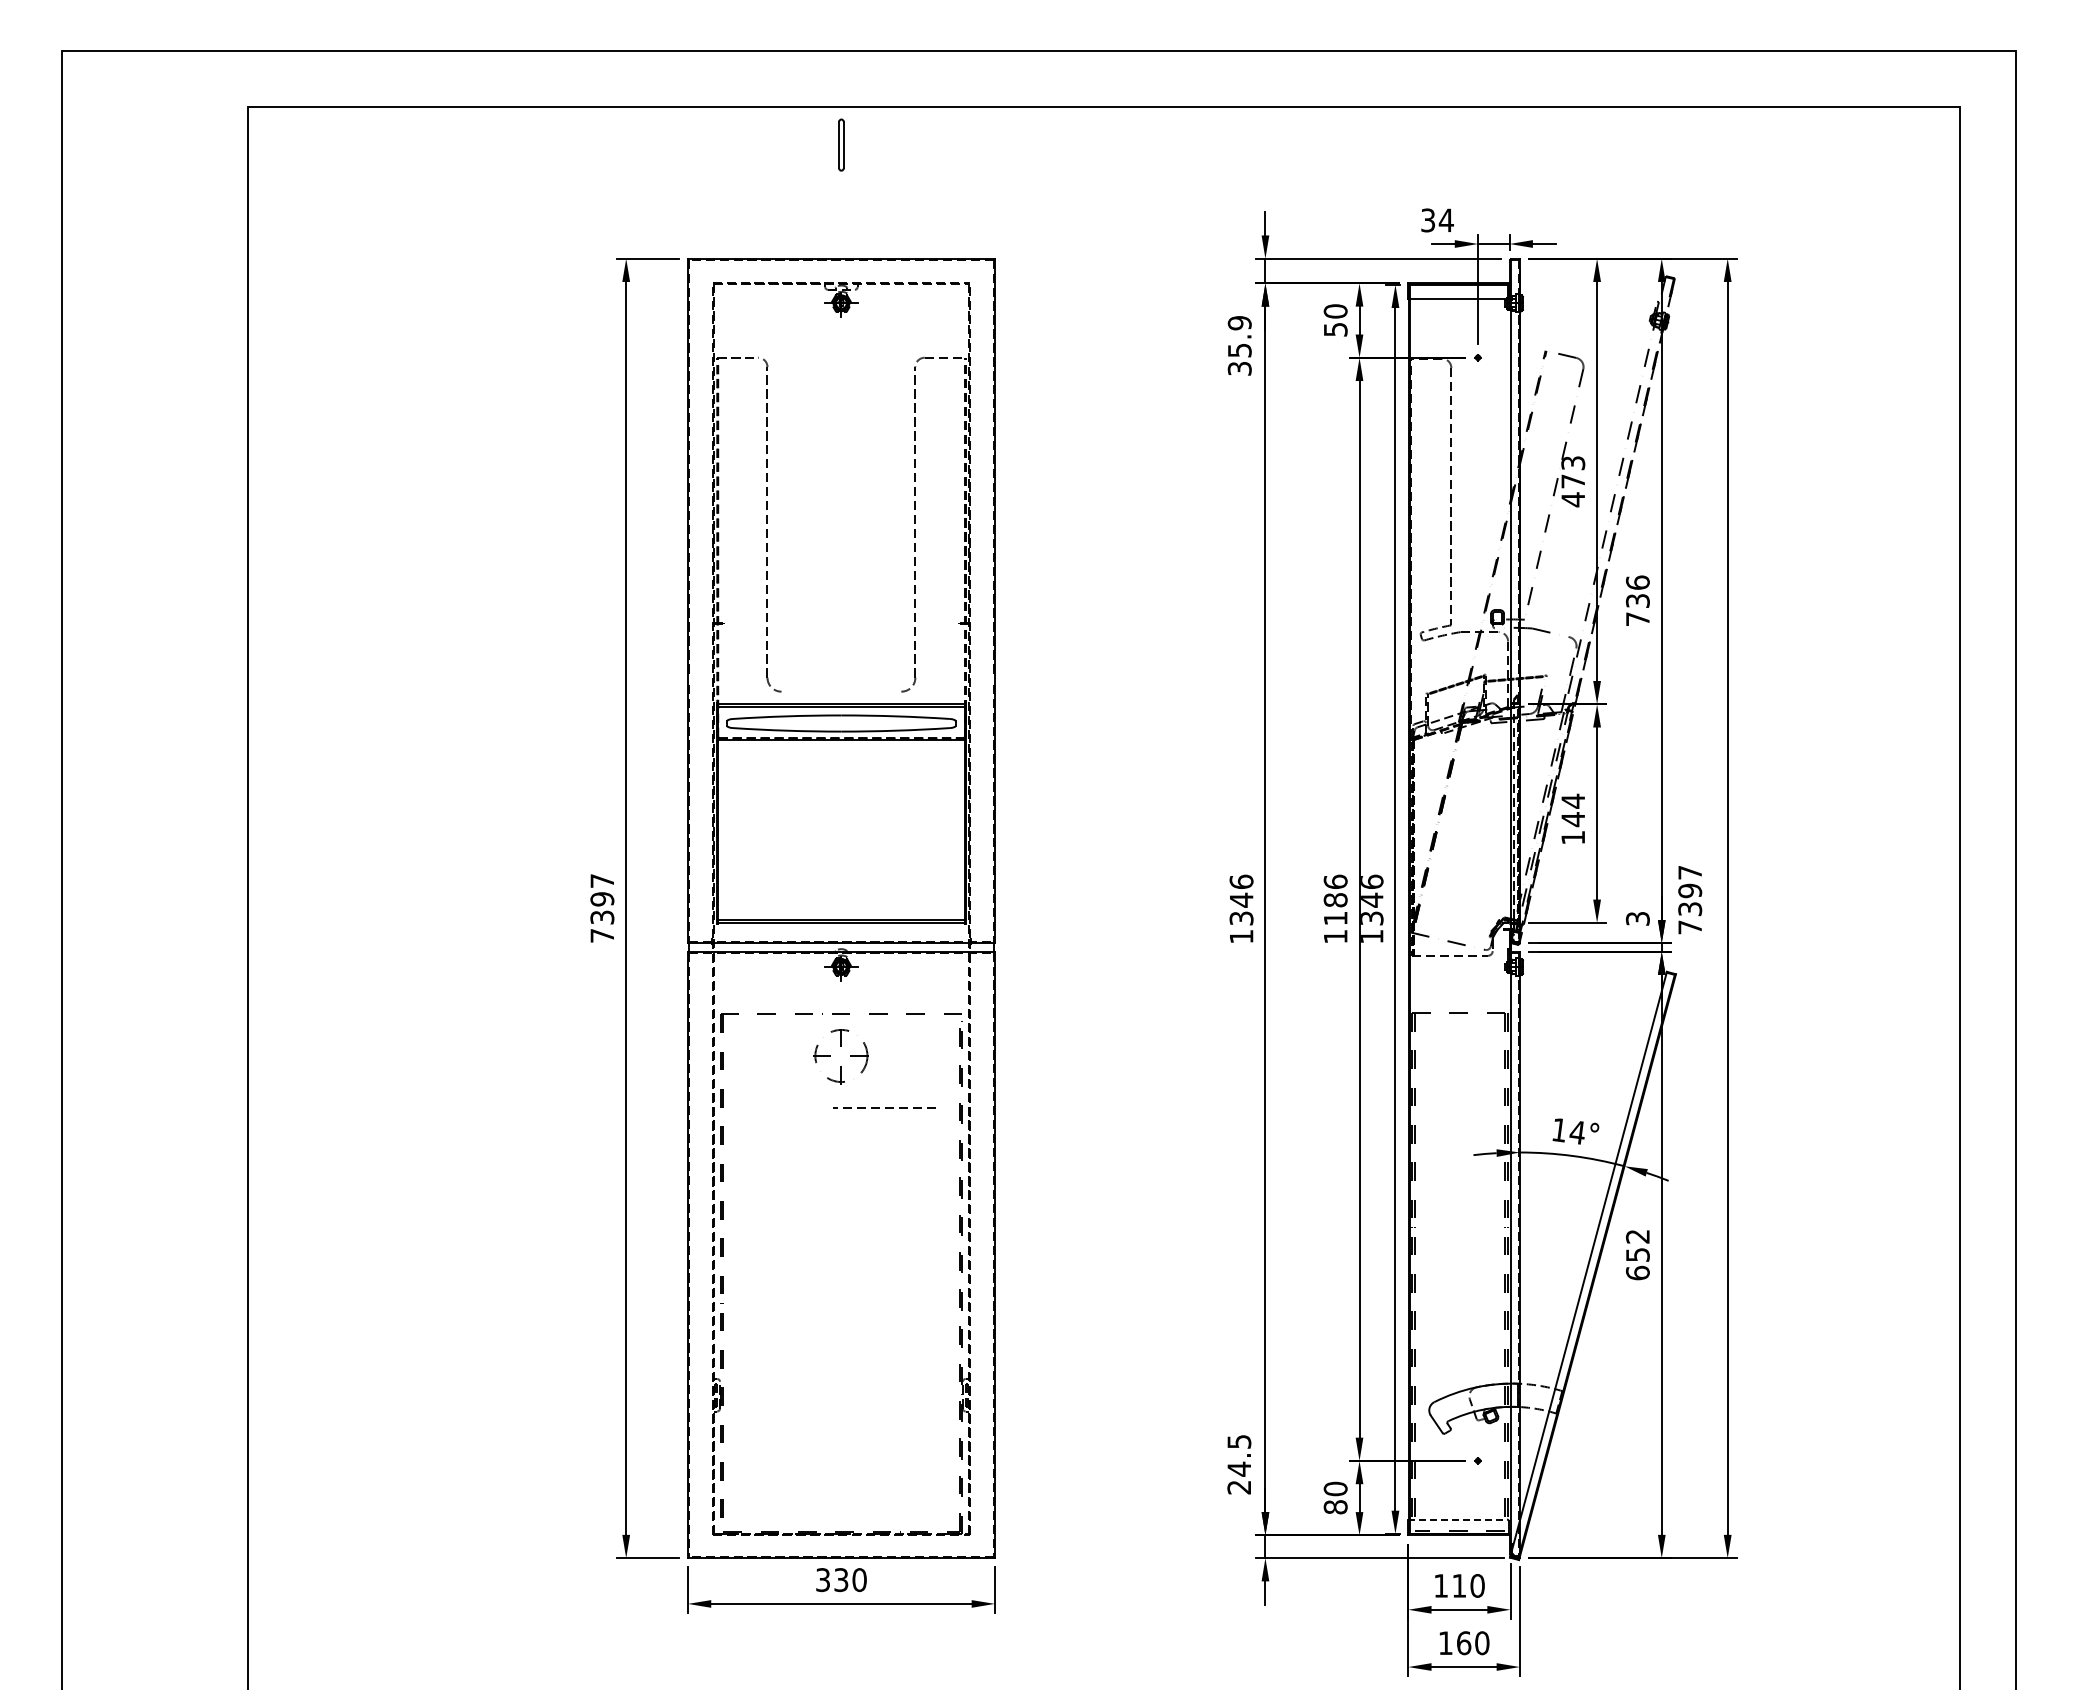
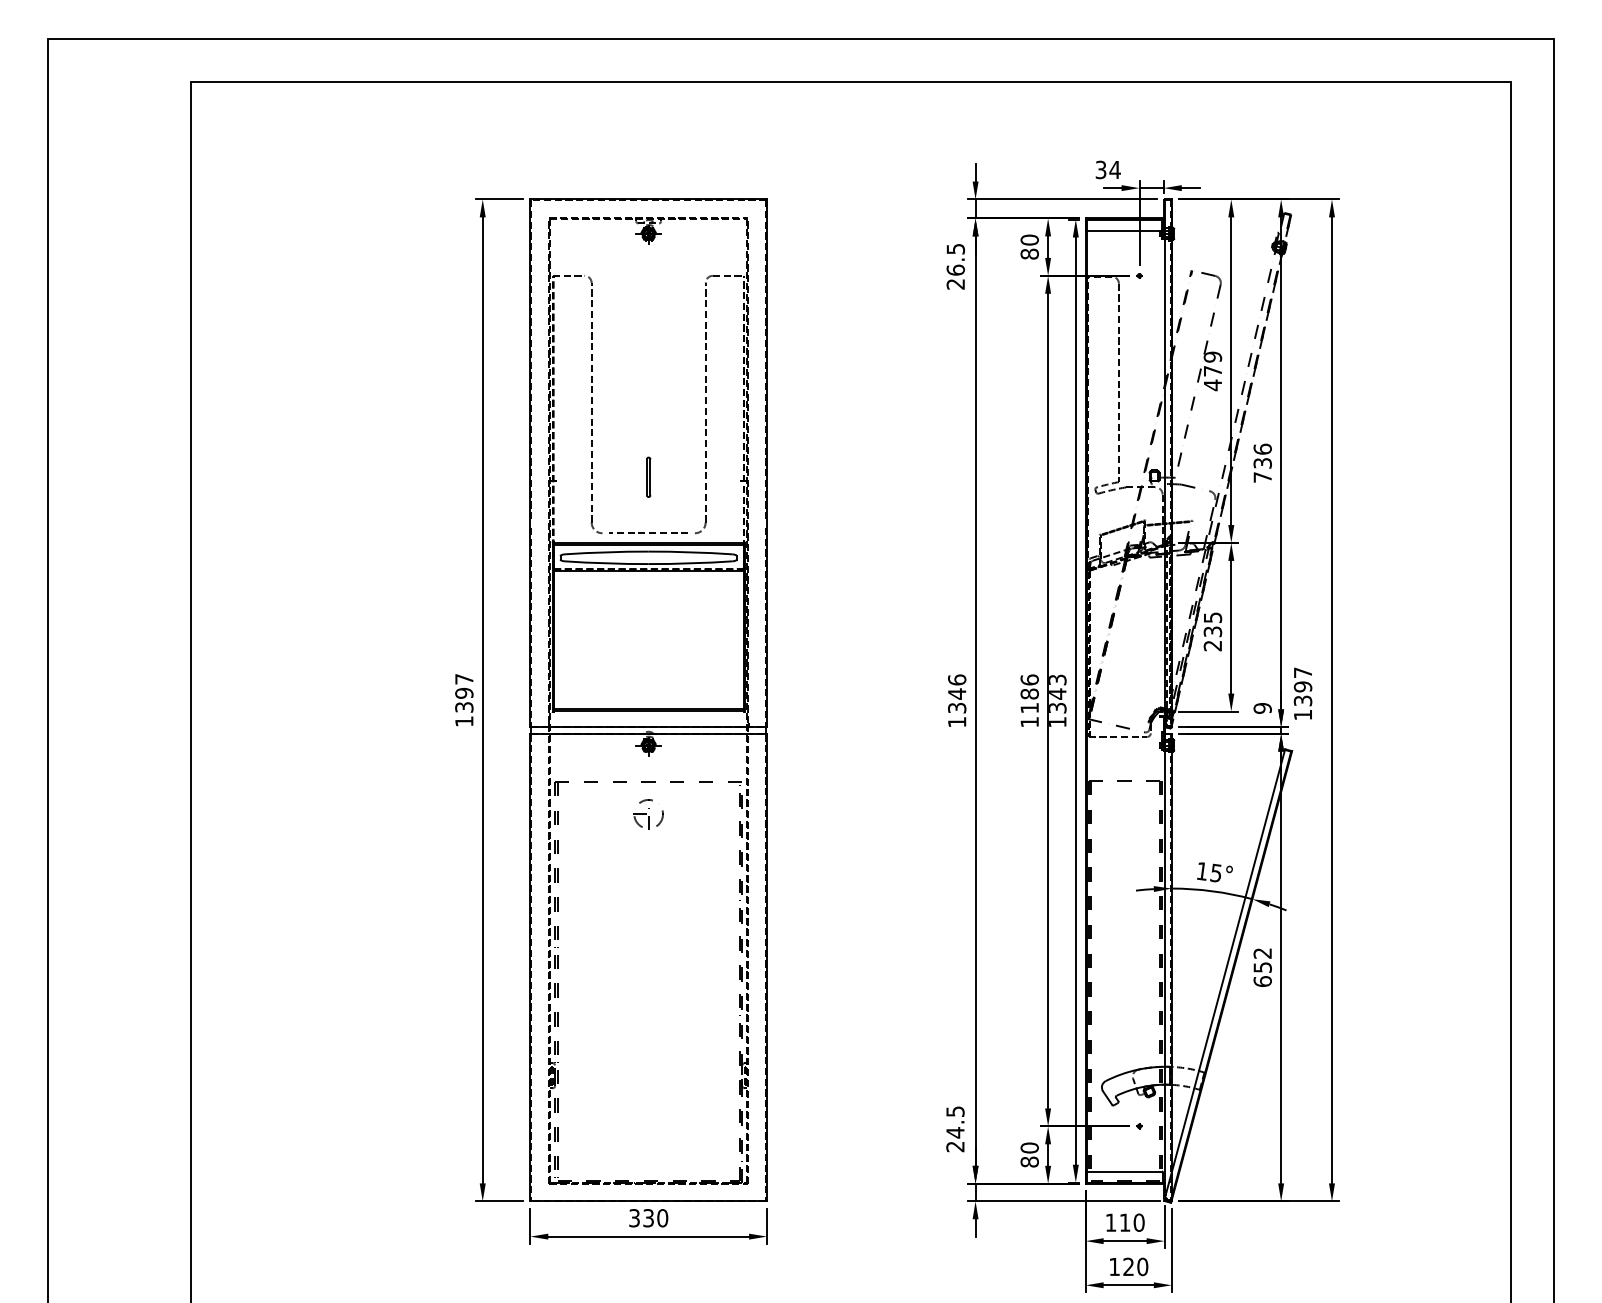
part: (841, 144) -> (648, 476), moved
text: (1335, 329) -> (1029, 254), 50 -> 80
text: (1239, 345) -> (955, 266), 35.9 -> 26.5
text: (1573, 463) -> (1213, 357), 473 -> 479
text: (1573, 818) -> (1213, 631), 144 -> 235
text: (1372, 881) -> (1058, 679), 1346 -> 1343
text: (1637, 918) -> (1262, 708), 3 -> 9
text: (1689, 927) -> (1302, 715), 7397 -> 1397
text: (601, 935) -> (463, 721), 7397 -> 1397
part: (841, 1056) -> (648, 814), size x0.71
line: (885, 1107) -> (649, 533), moved
text: (1576, 1132) -> (1215, 873), 14° -> 15°
line: (1458, 1519) -> (1124, 1171), dashed -> solid
text: (1464, 1643) -> (1129, 1267), 160 -> 120

